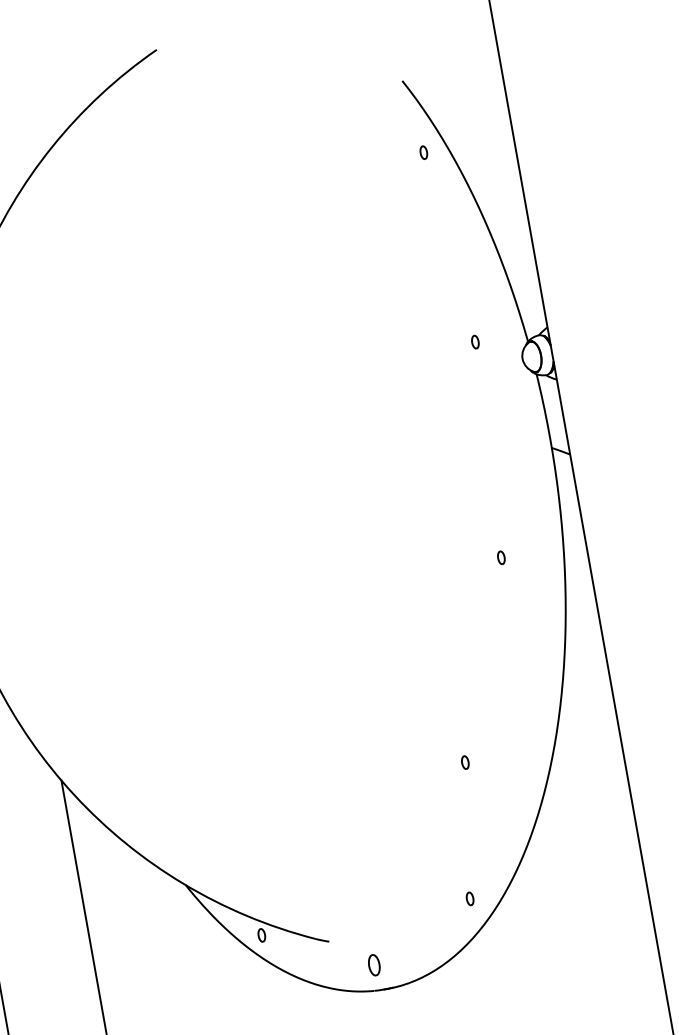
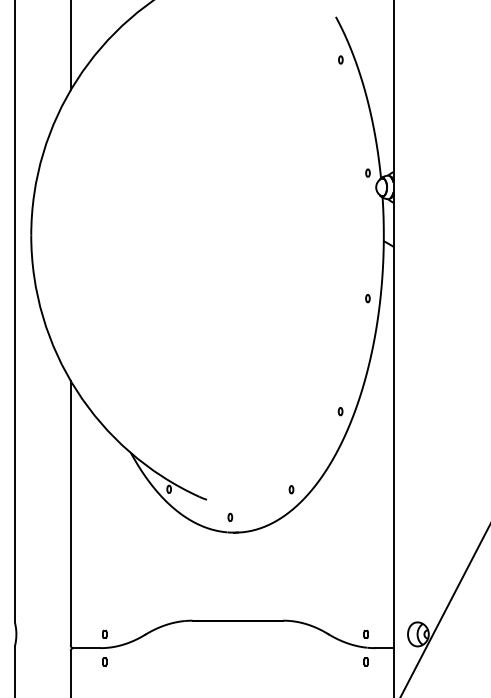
part: (474, 341) -> (367, 172), moved
part: (500, 557) -> (367, 298), moved
part: (465, 762) -> (340, 411), moved
part: (374, 962) -> (230, 516), size x0.62

